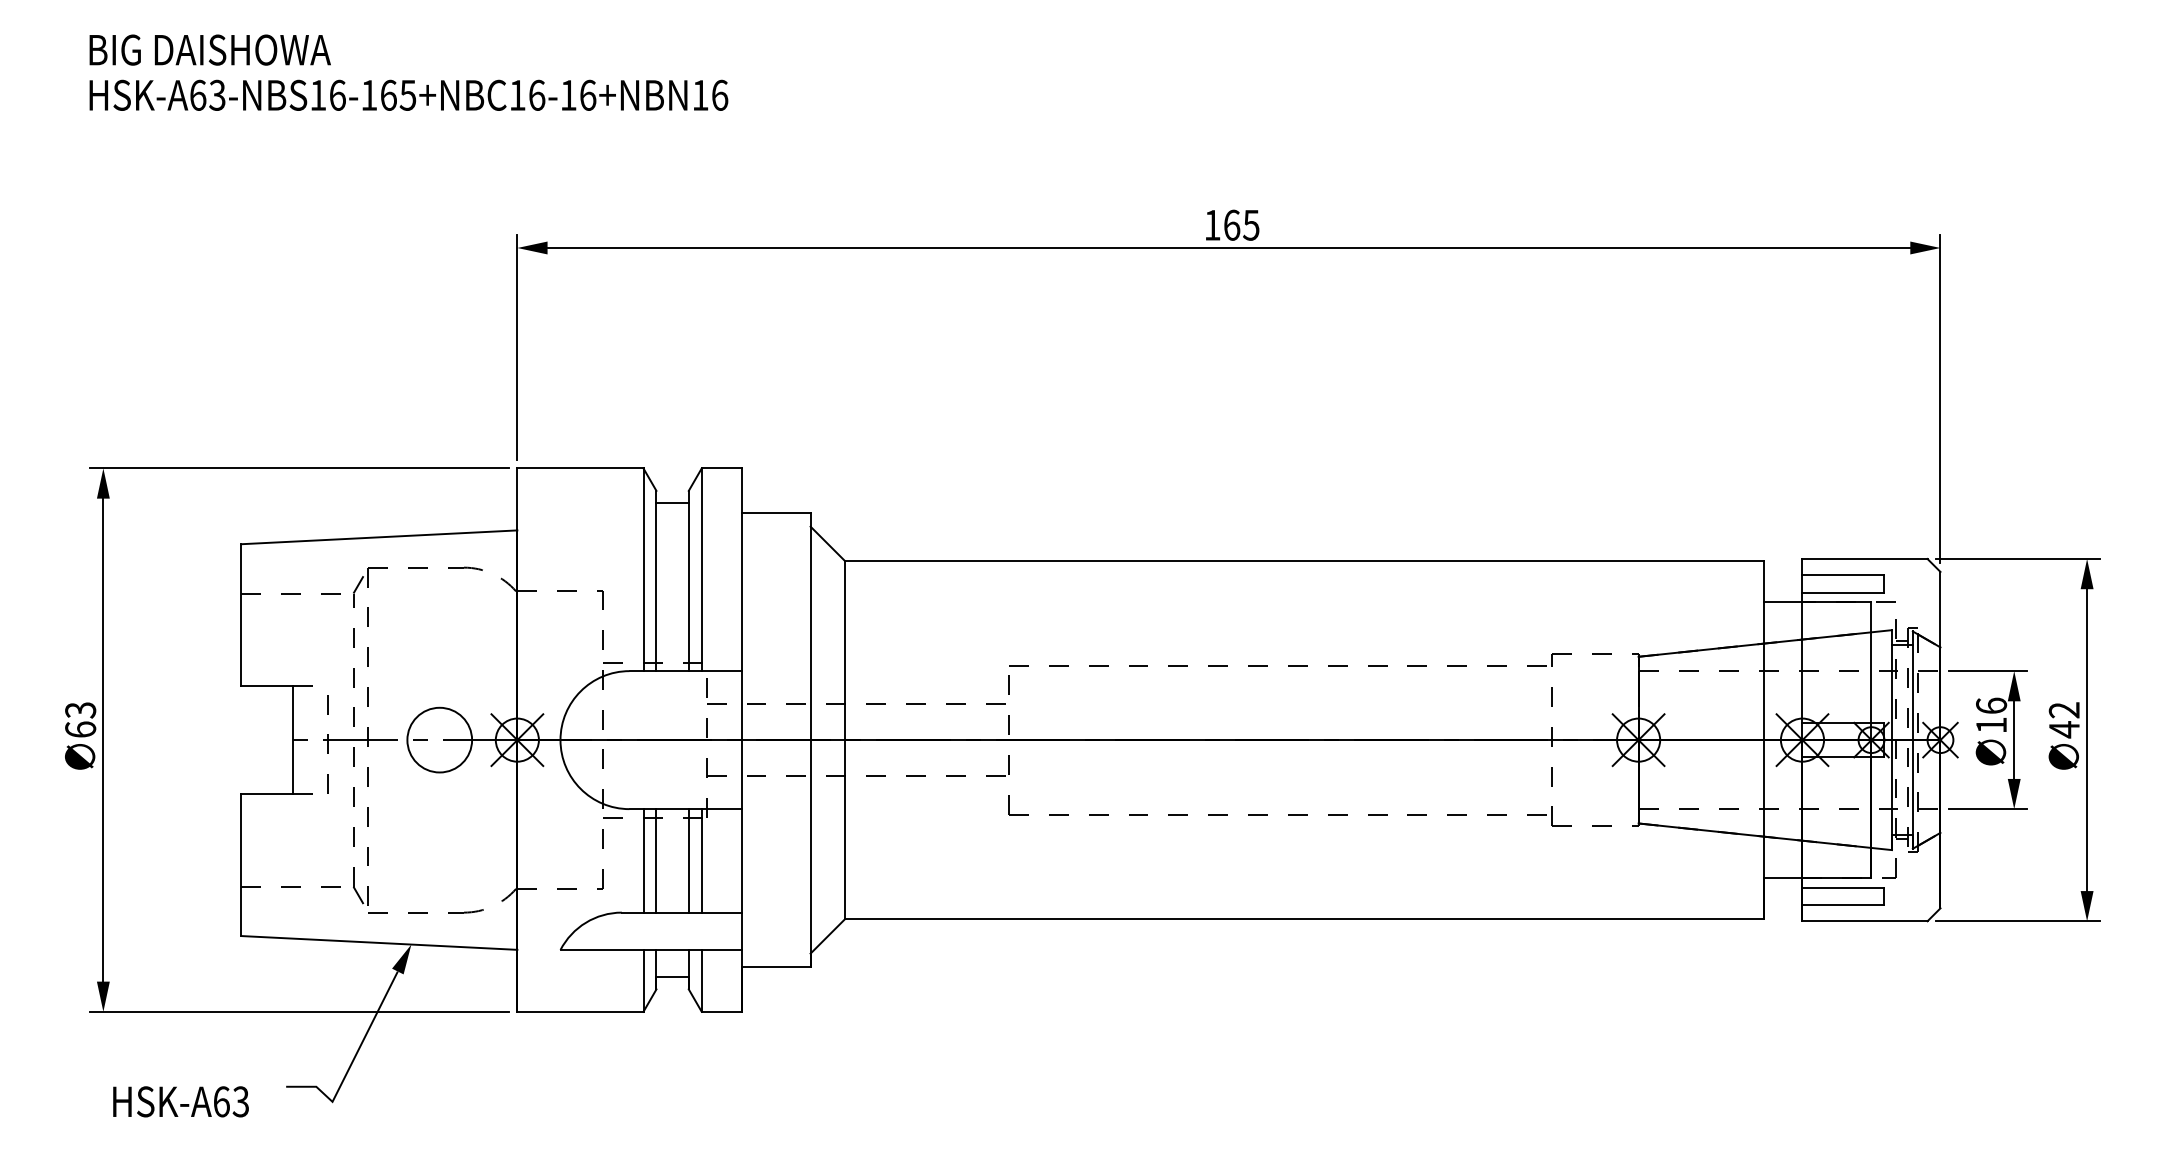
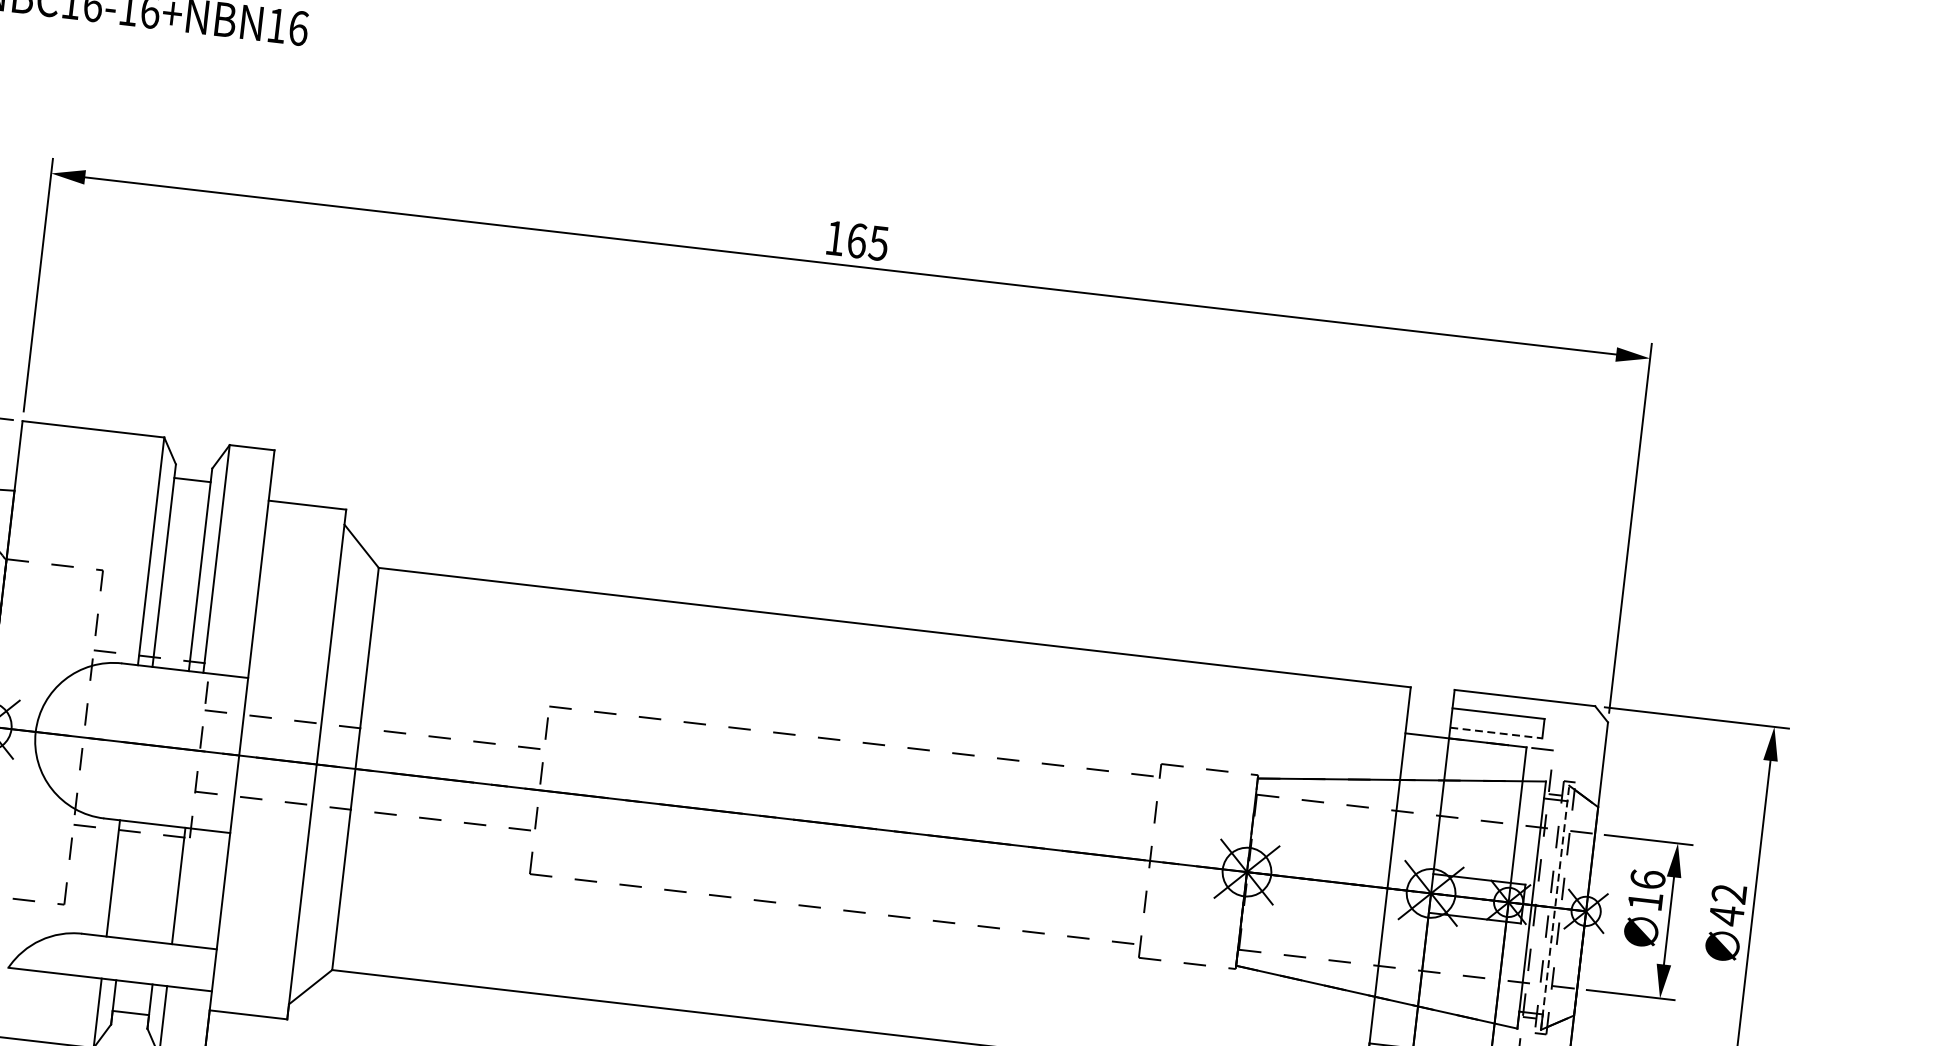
line: (1843, 592) -> (1496, 732), solid -> dashed
line: (1912, 740) -> (1554, 908), solid -> dashed
line: (656, 860) -> (127, 879), removed
line: (688, 860) -> (163, 883), removed

